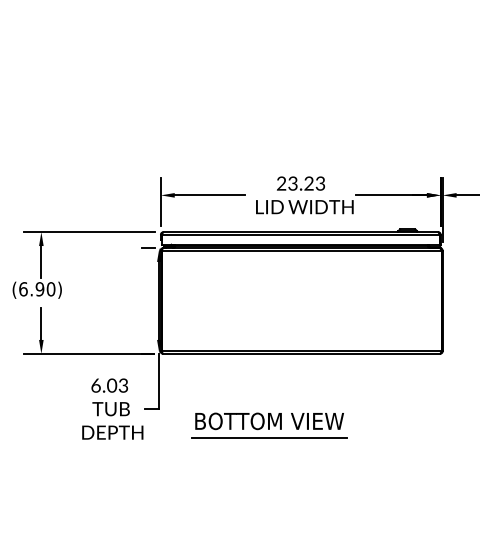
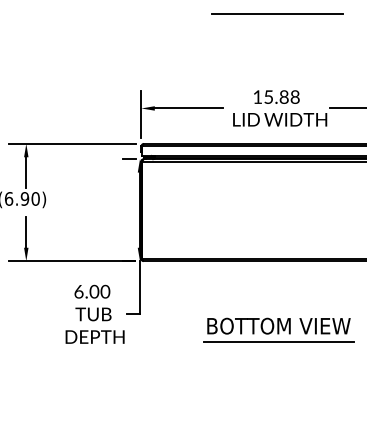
line: (302, 97) -> (277, 14), added
text: (301, 183) -> (276, 97), 23.23 -> 15.88
text: (123, 385) -> (105, 291), 6.03 -> 6.00
part: (269, 425) -> (278, 330), moved

